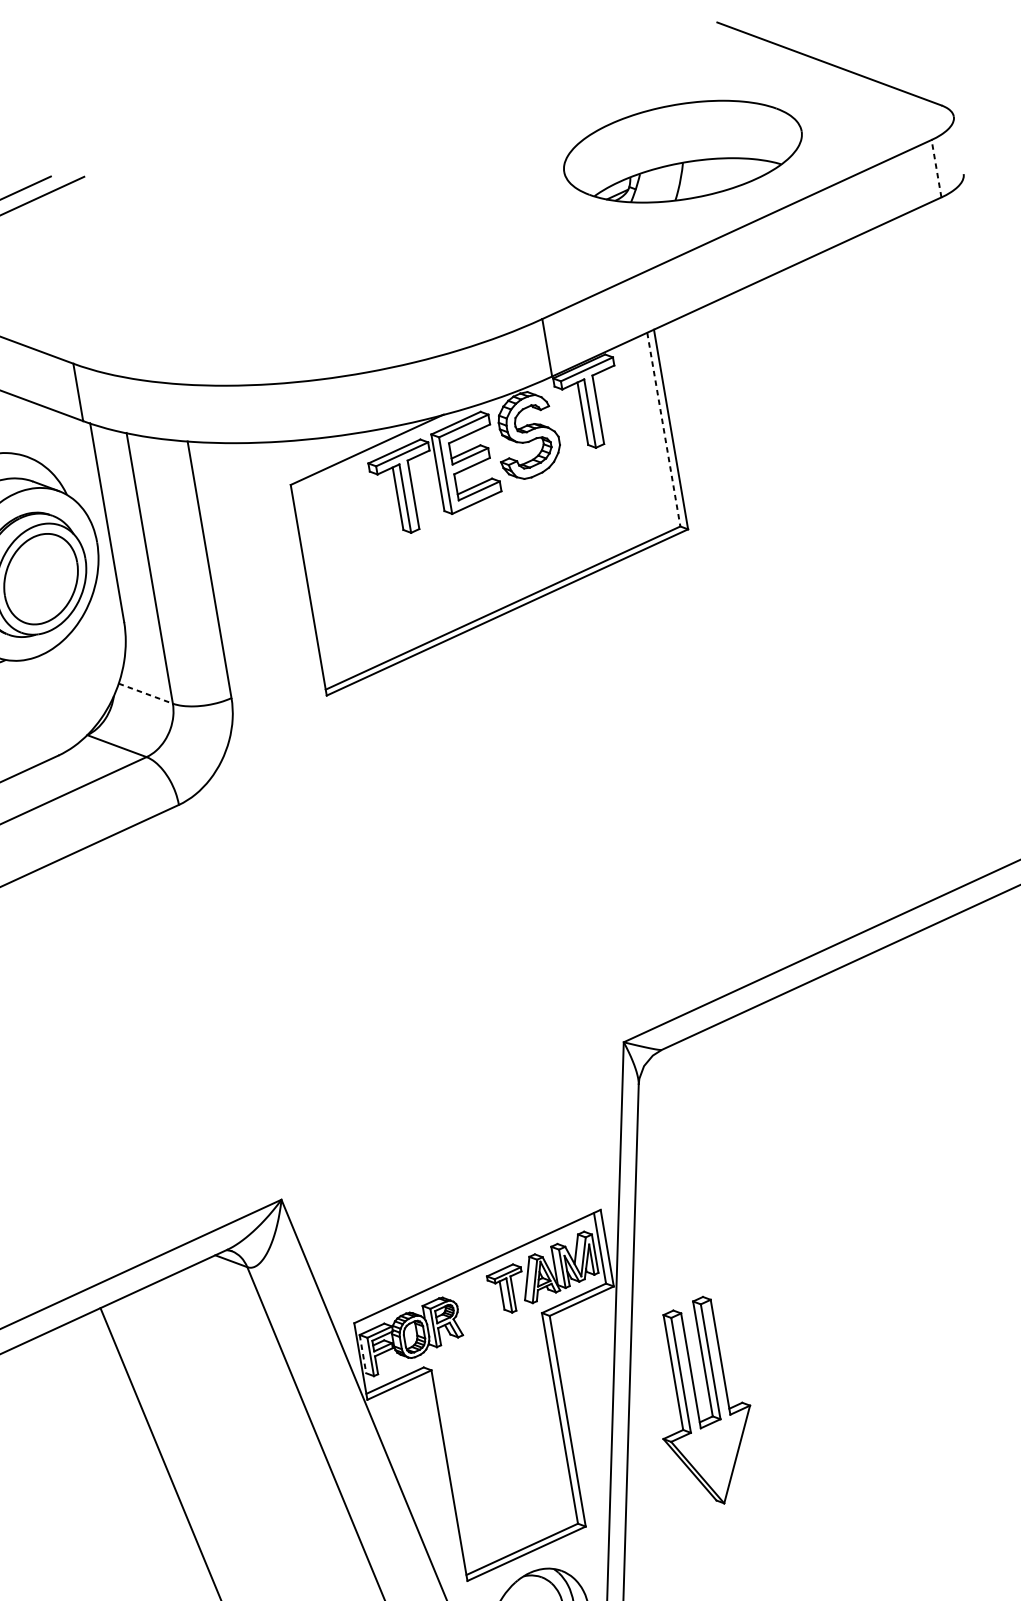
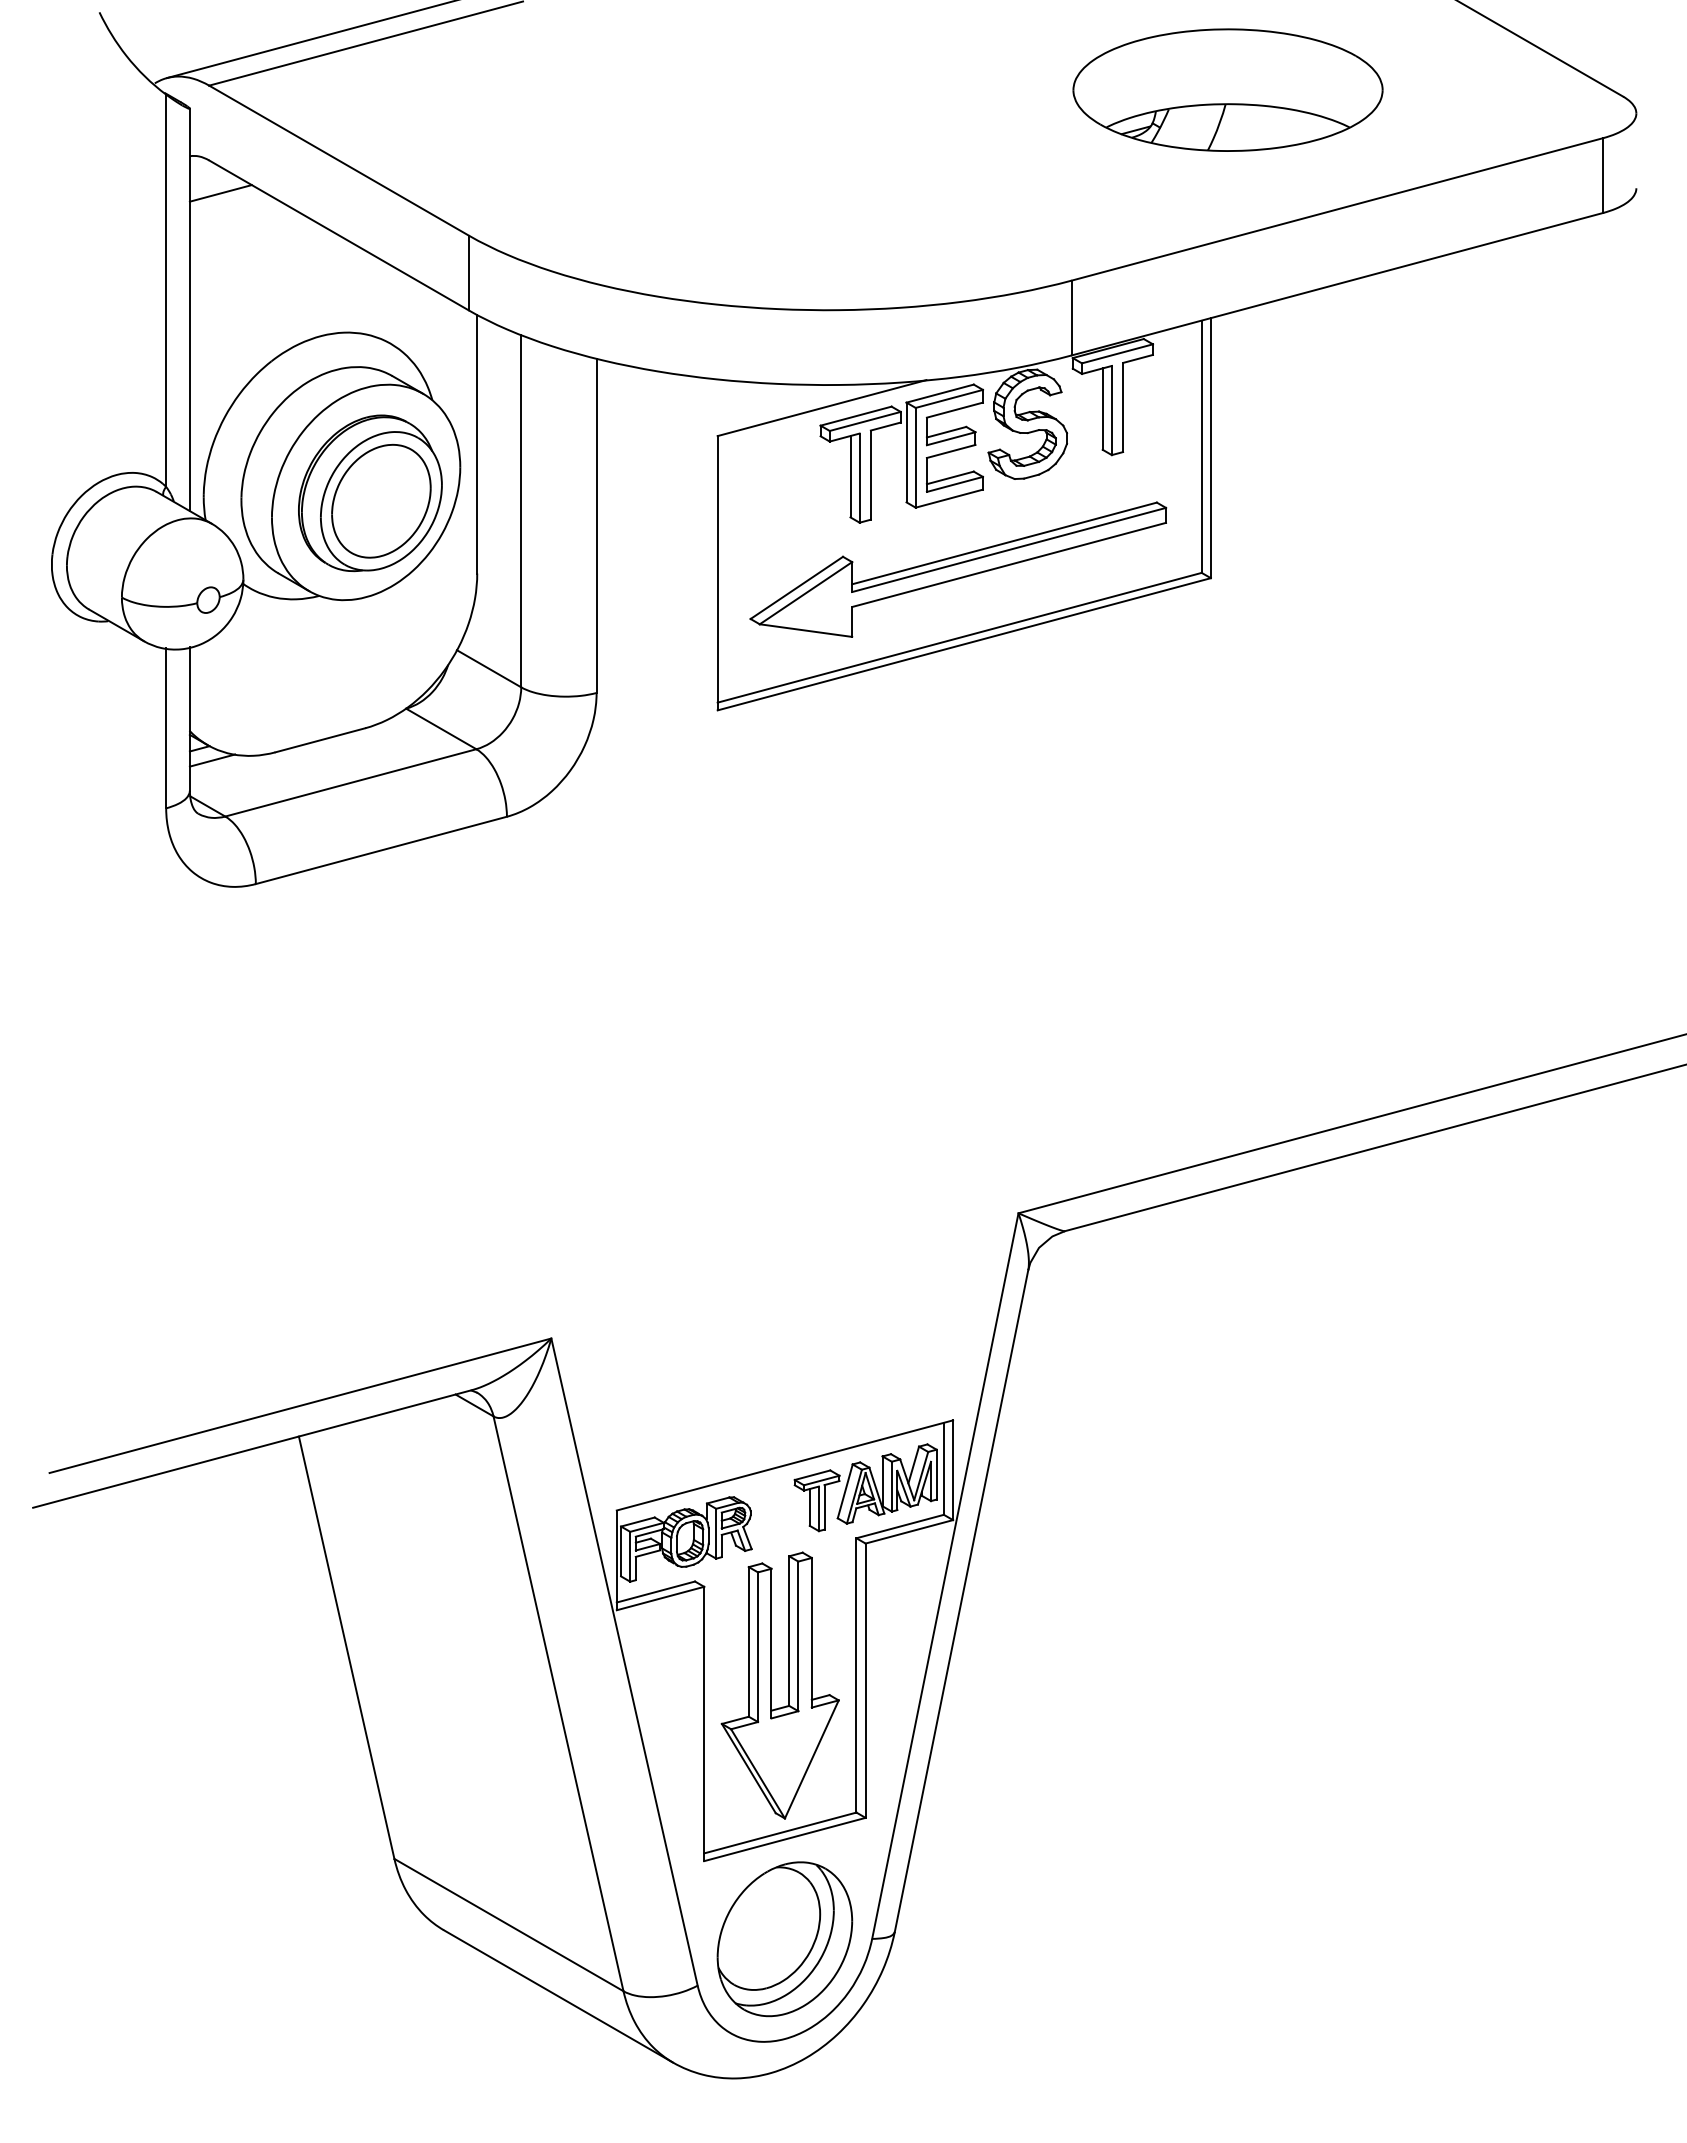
part: (682, 151) -> (1227, 89), moved
line: (936, 168) -> (1603, 175), dashed -> solid
line: (663, 430) -> (1201, 447), dashed -> solid
part: (493, 555) -> (958, 569), added
line: (146, 694) -> (489, 669), dashed -> solid
line: (363, 1354) -> (621, 1551), dashed -> solid
part: (696, 1403) -> (771, 1685), moved

